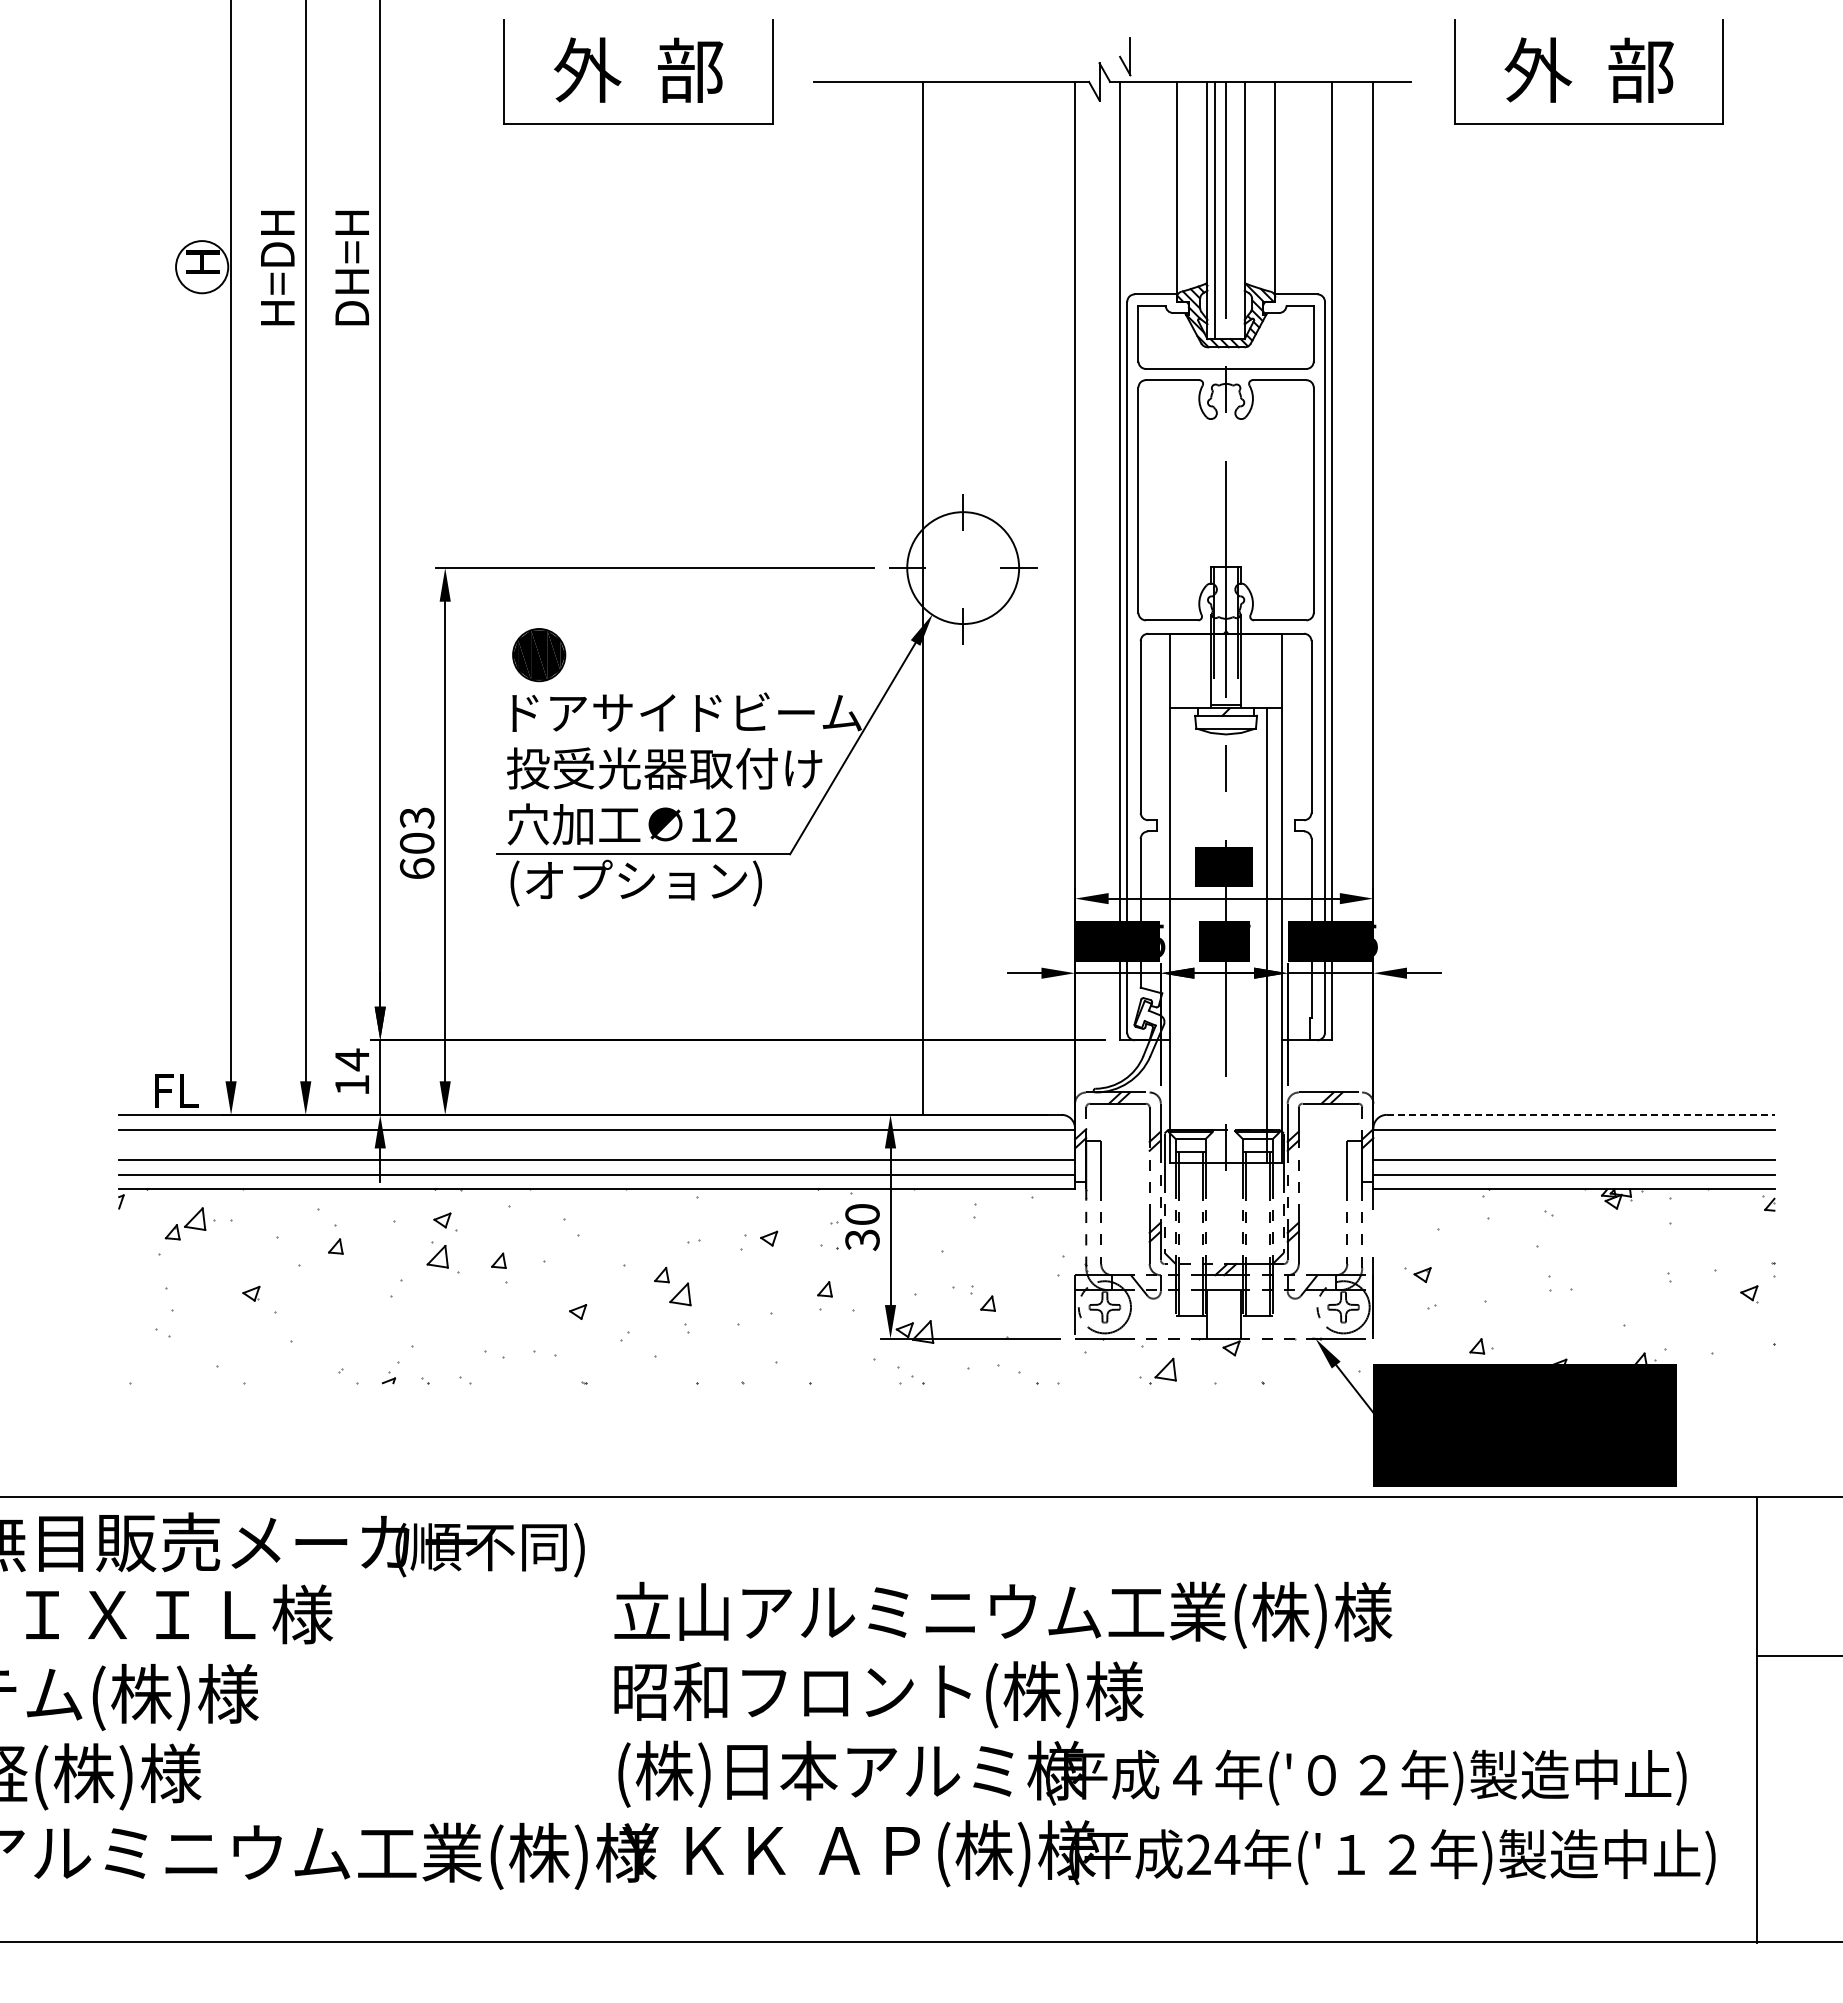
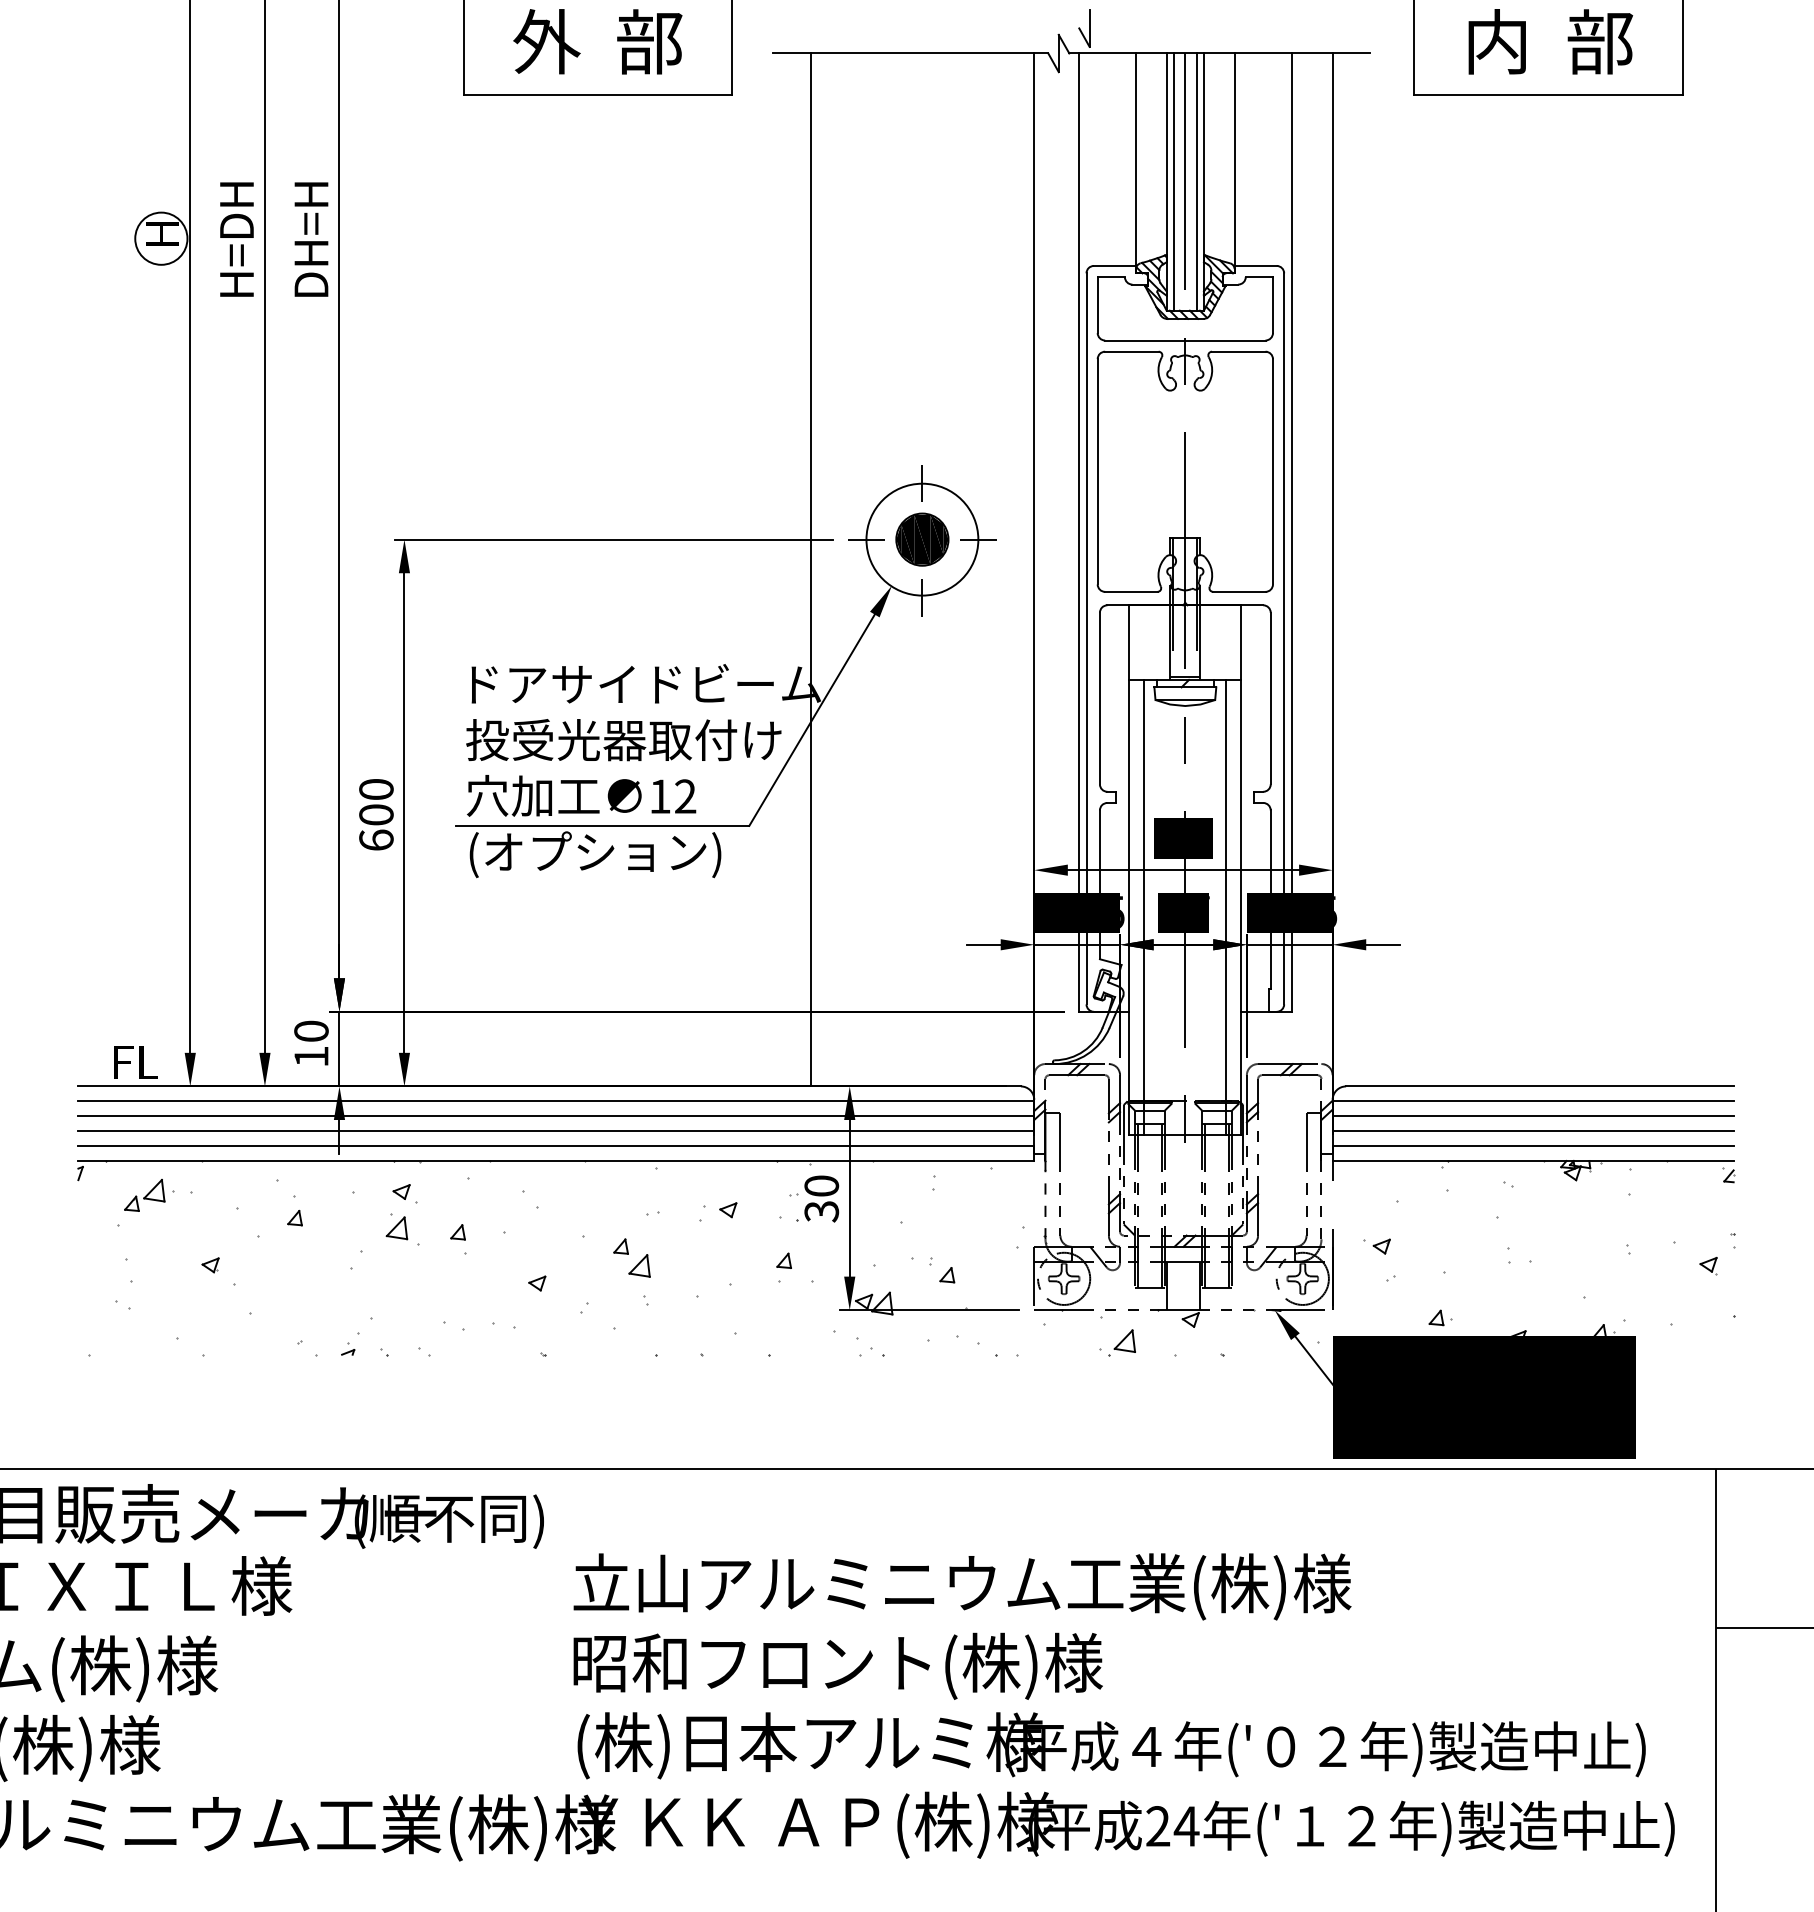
text: (1538, 70) -> (1497, 42), 外  部 -> 内  部
line: (1237, 210) -> (1196, 182), added
line: (923, 597) -> (810, 569), moved
part: (539, 655) -> (922, 540), moved
text: (417, 817) -> (376, 789), 603 -> 600
line: (1185, 935) -> (1144, 907), added
text: (352, 1059) -> (311, 1031), 14 -> 10
line: (1581, 1114) -> (1540, 1086), dashed -> solid
line: (597, 1144) -> (556, 1116), added
line: (1574, 1144) -> (1533, 1116), added

